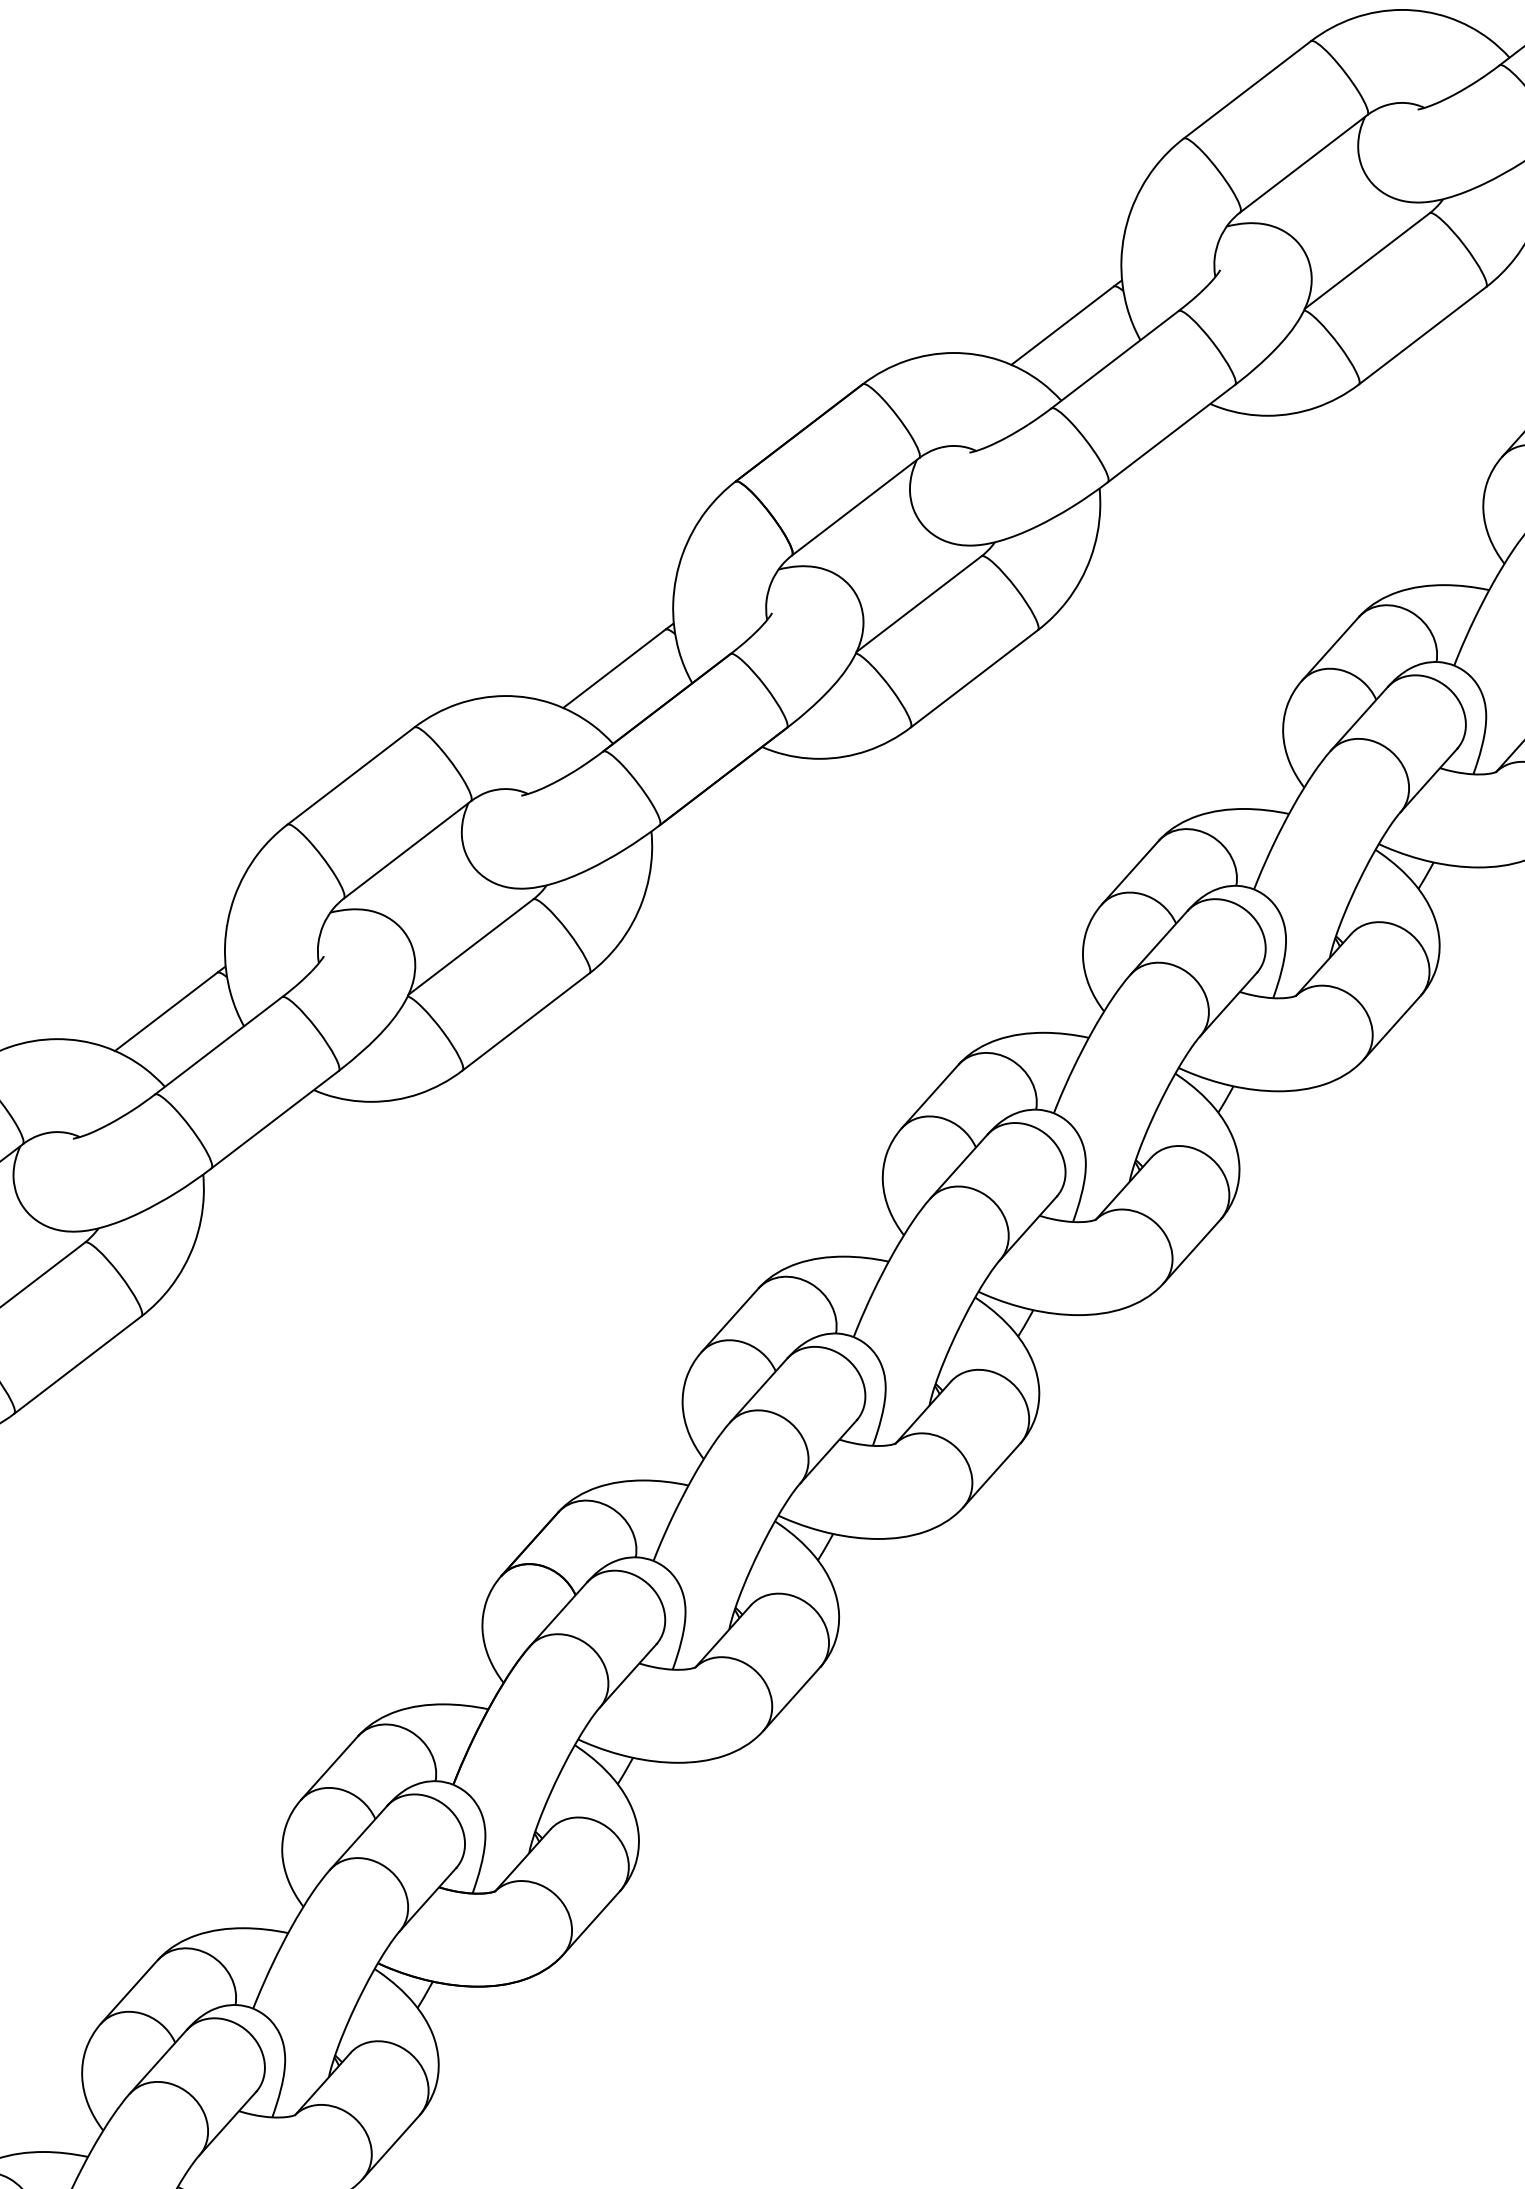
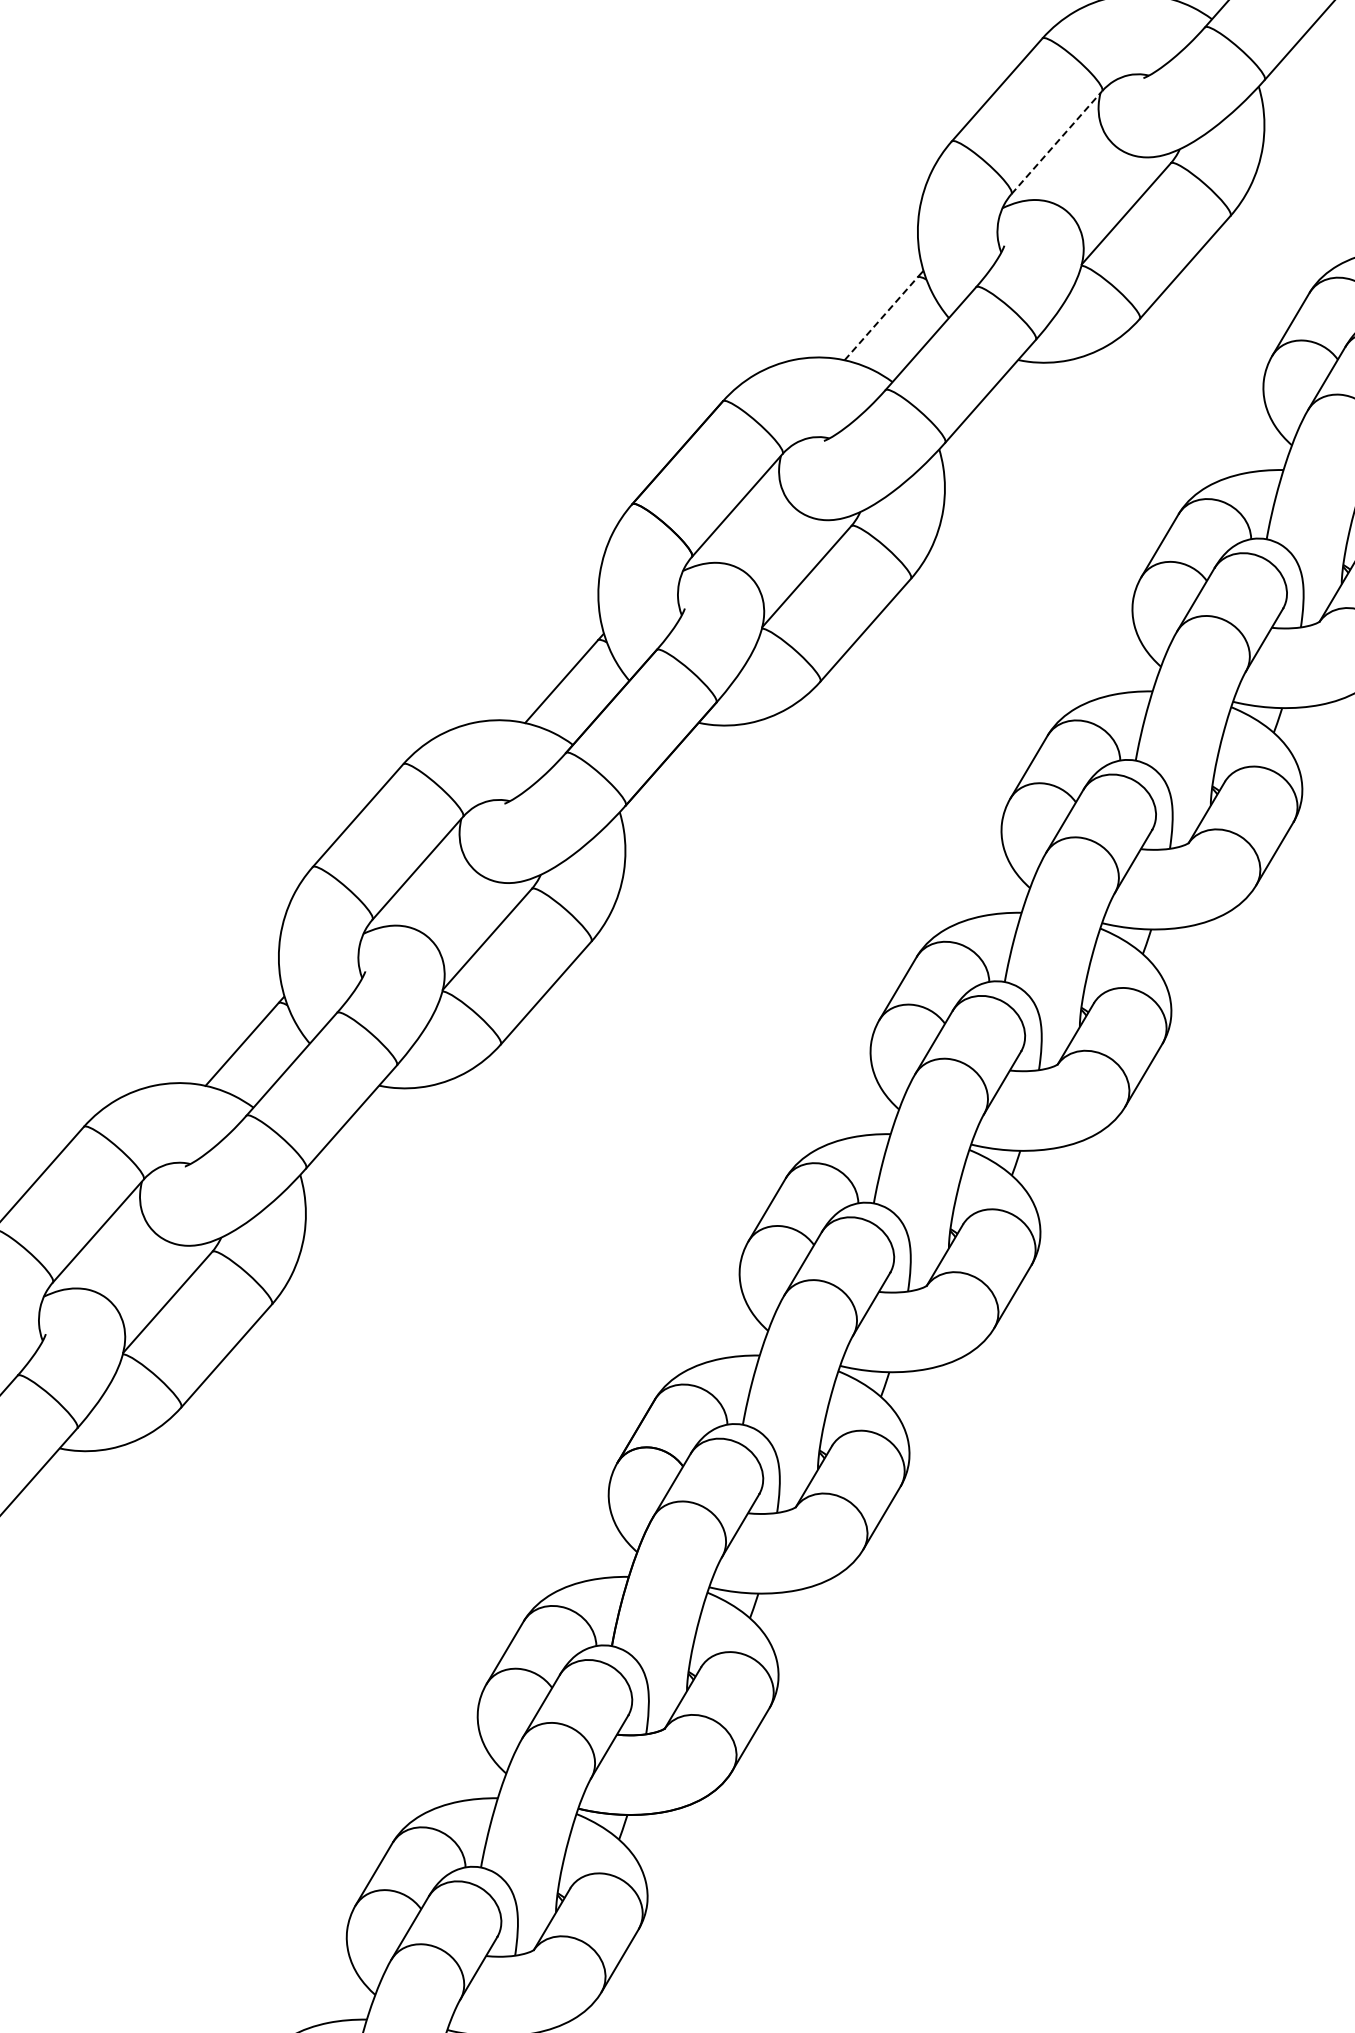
line: (1303, 163) -> (1056, 142), solid -> dashed
line: (1063, 325) -> (881, 318), solid -> dashed

